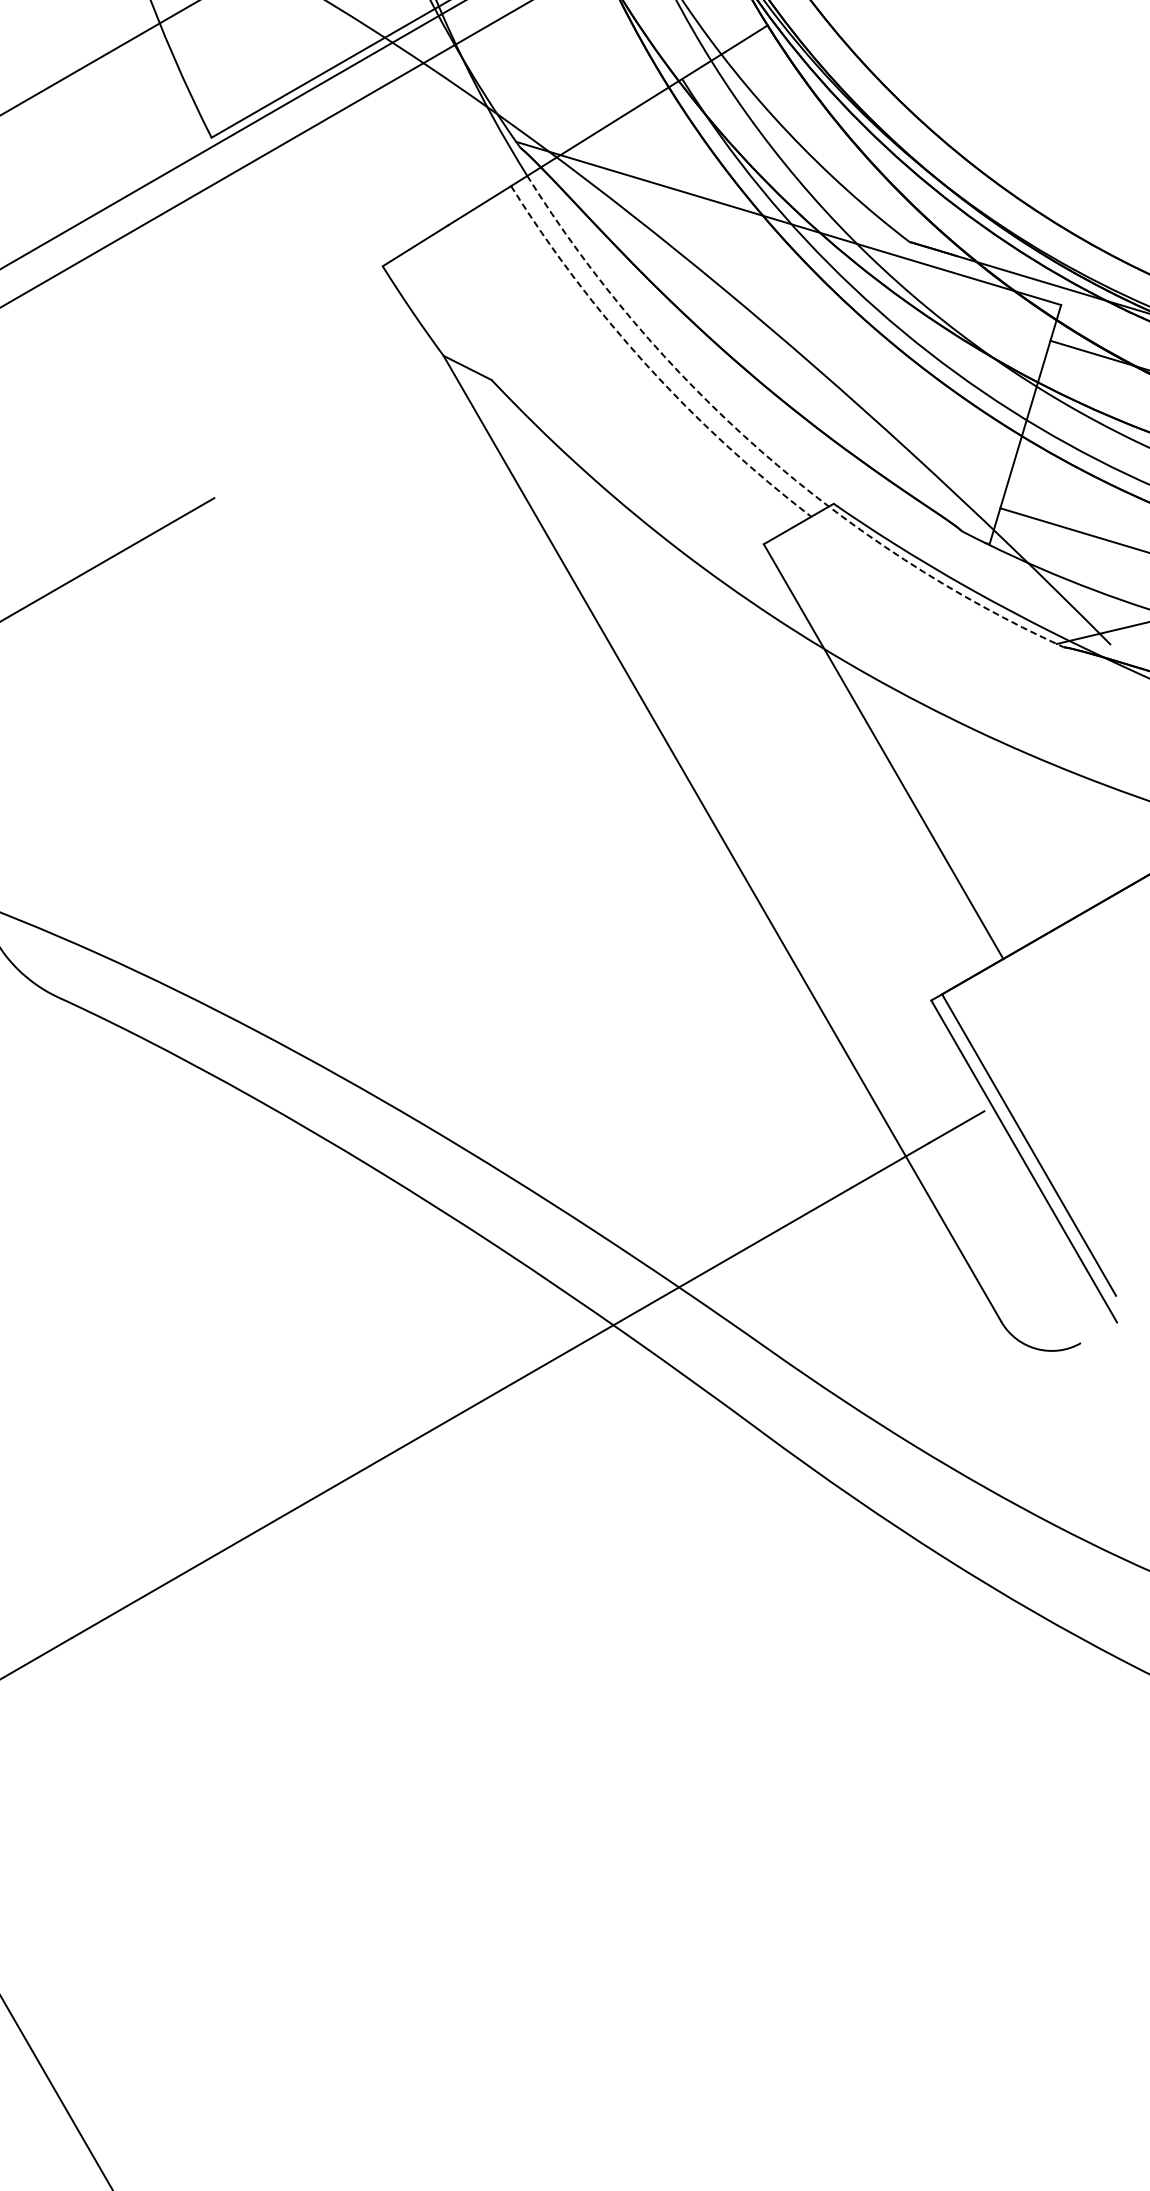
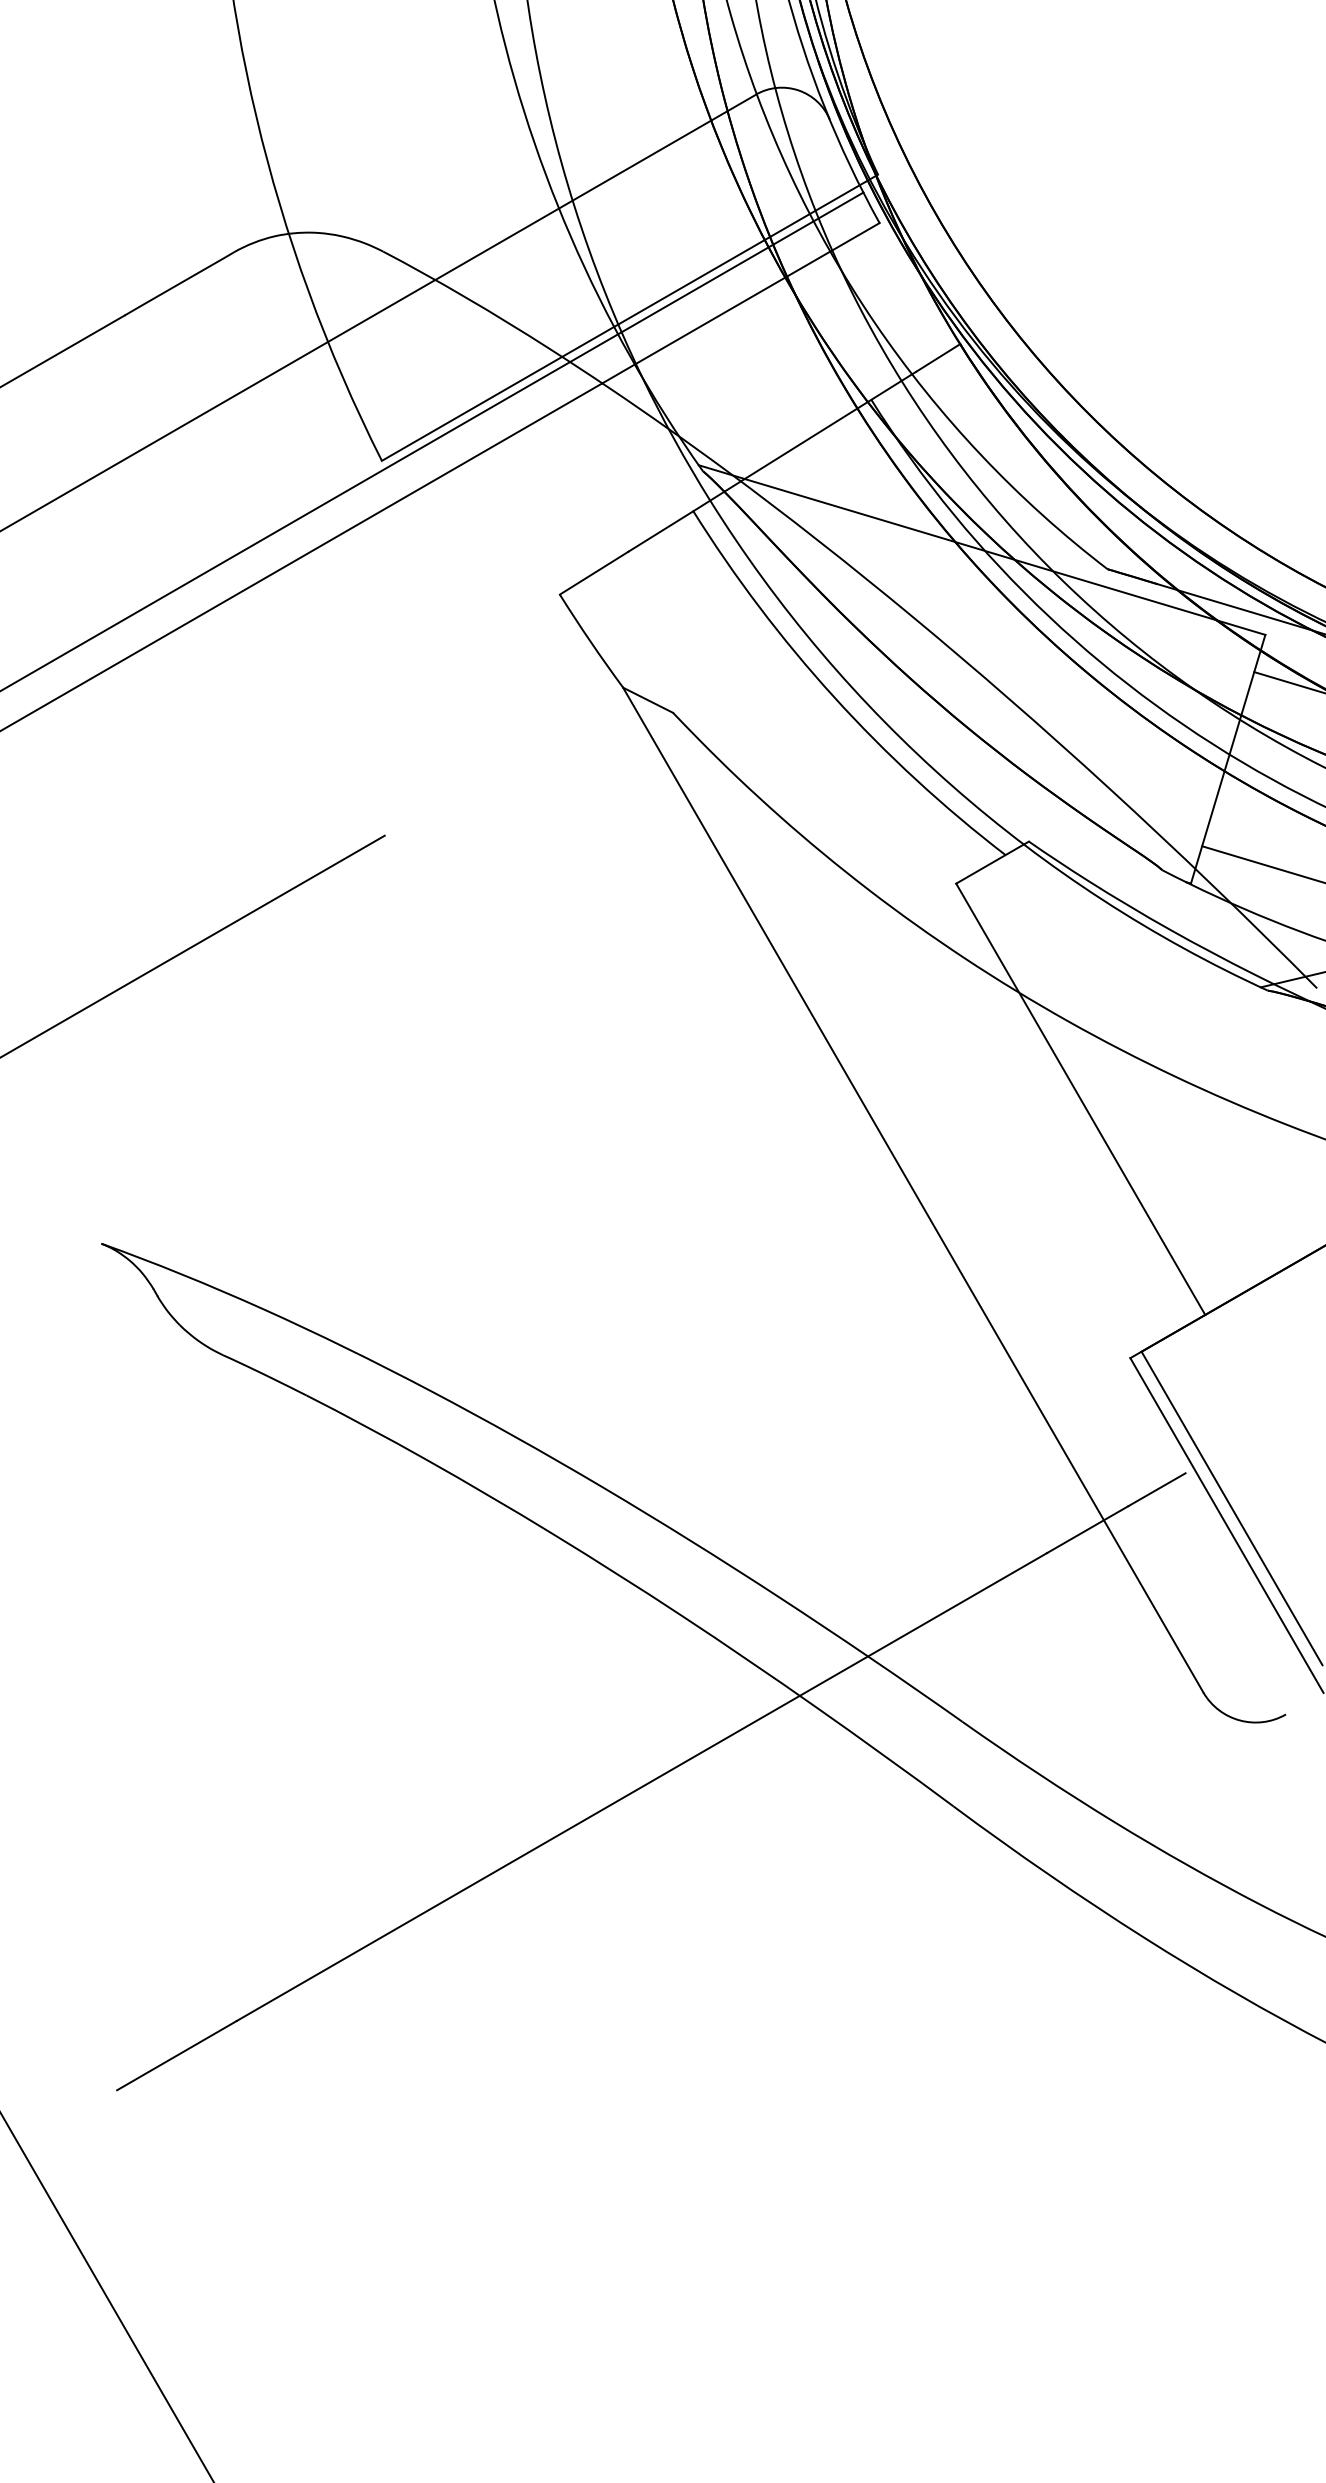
arc: (646, 365) -> (834, 697), dashed -> solid
arc: (760, 450) -> (952, 786), dashed -> solid

